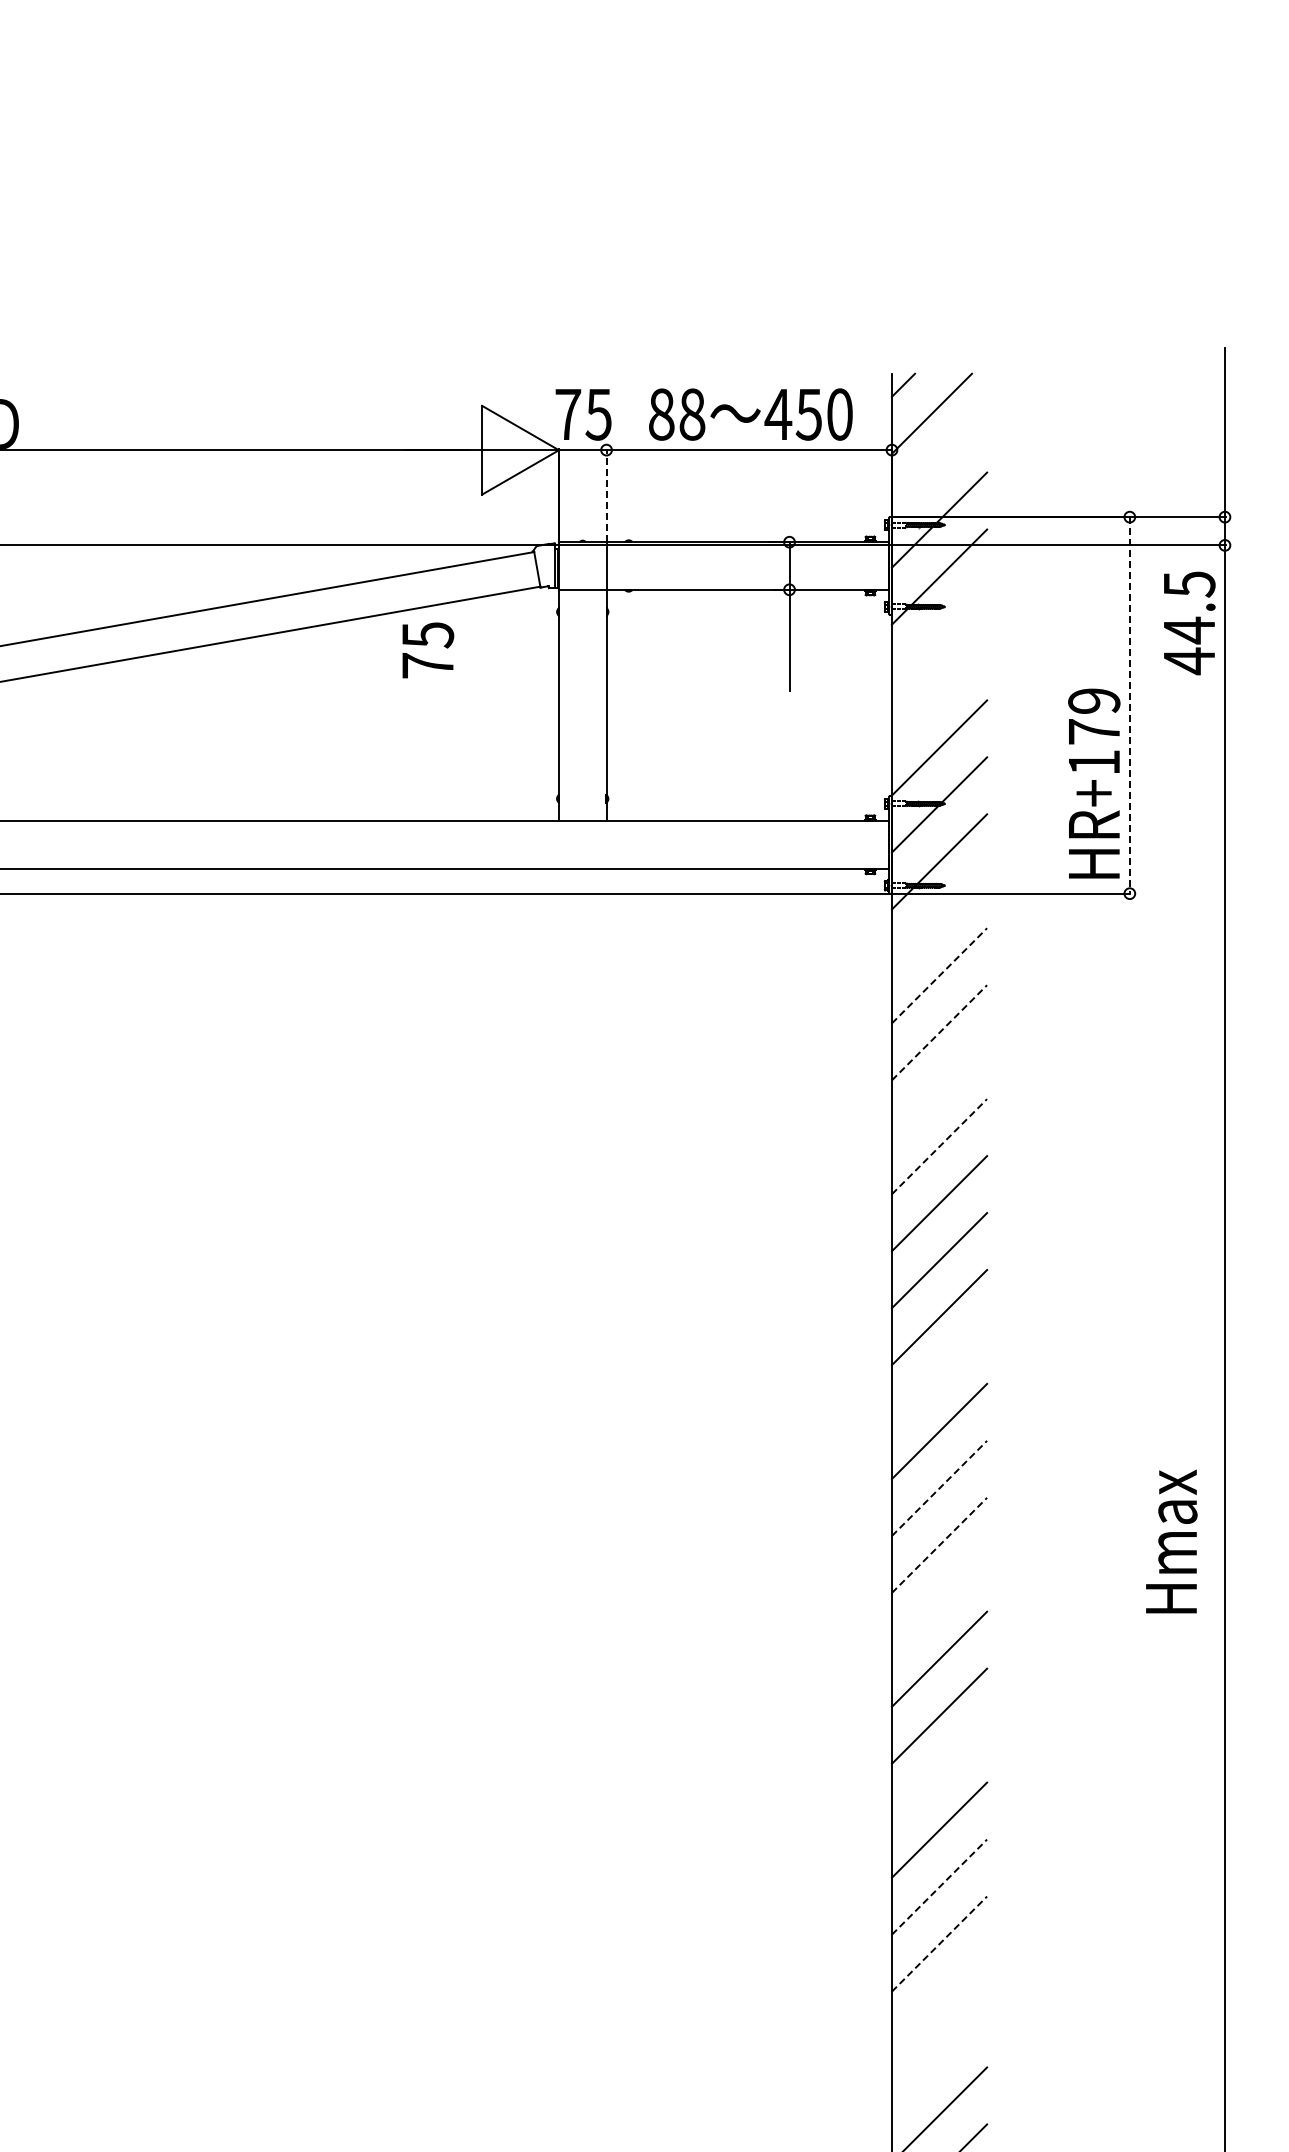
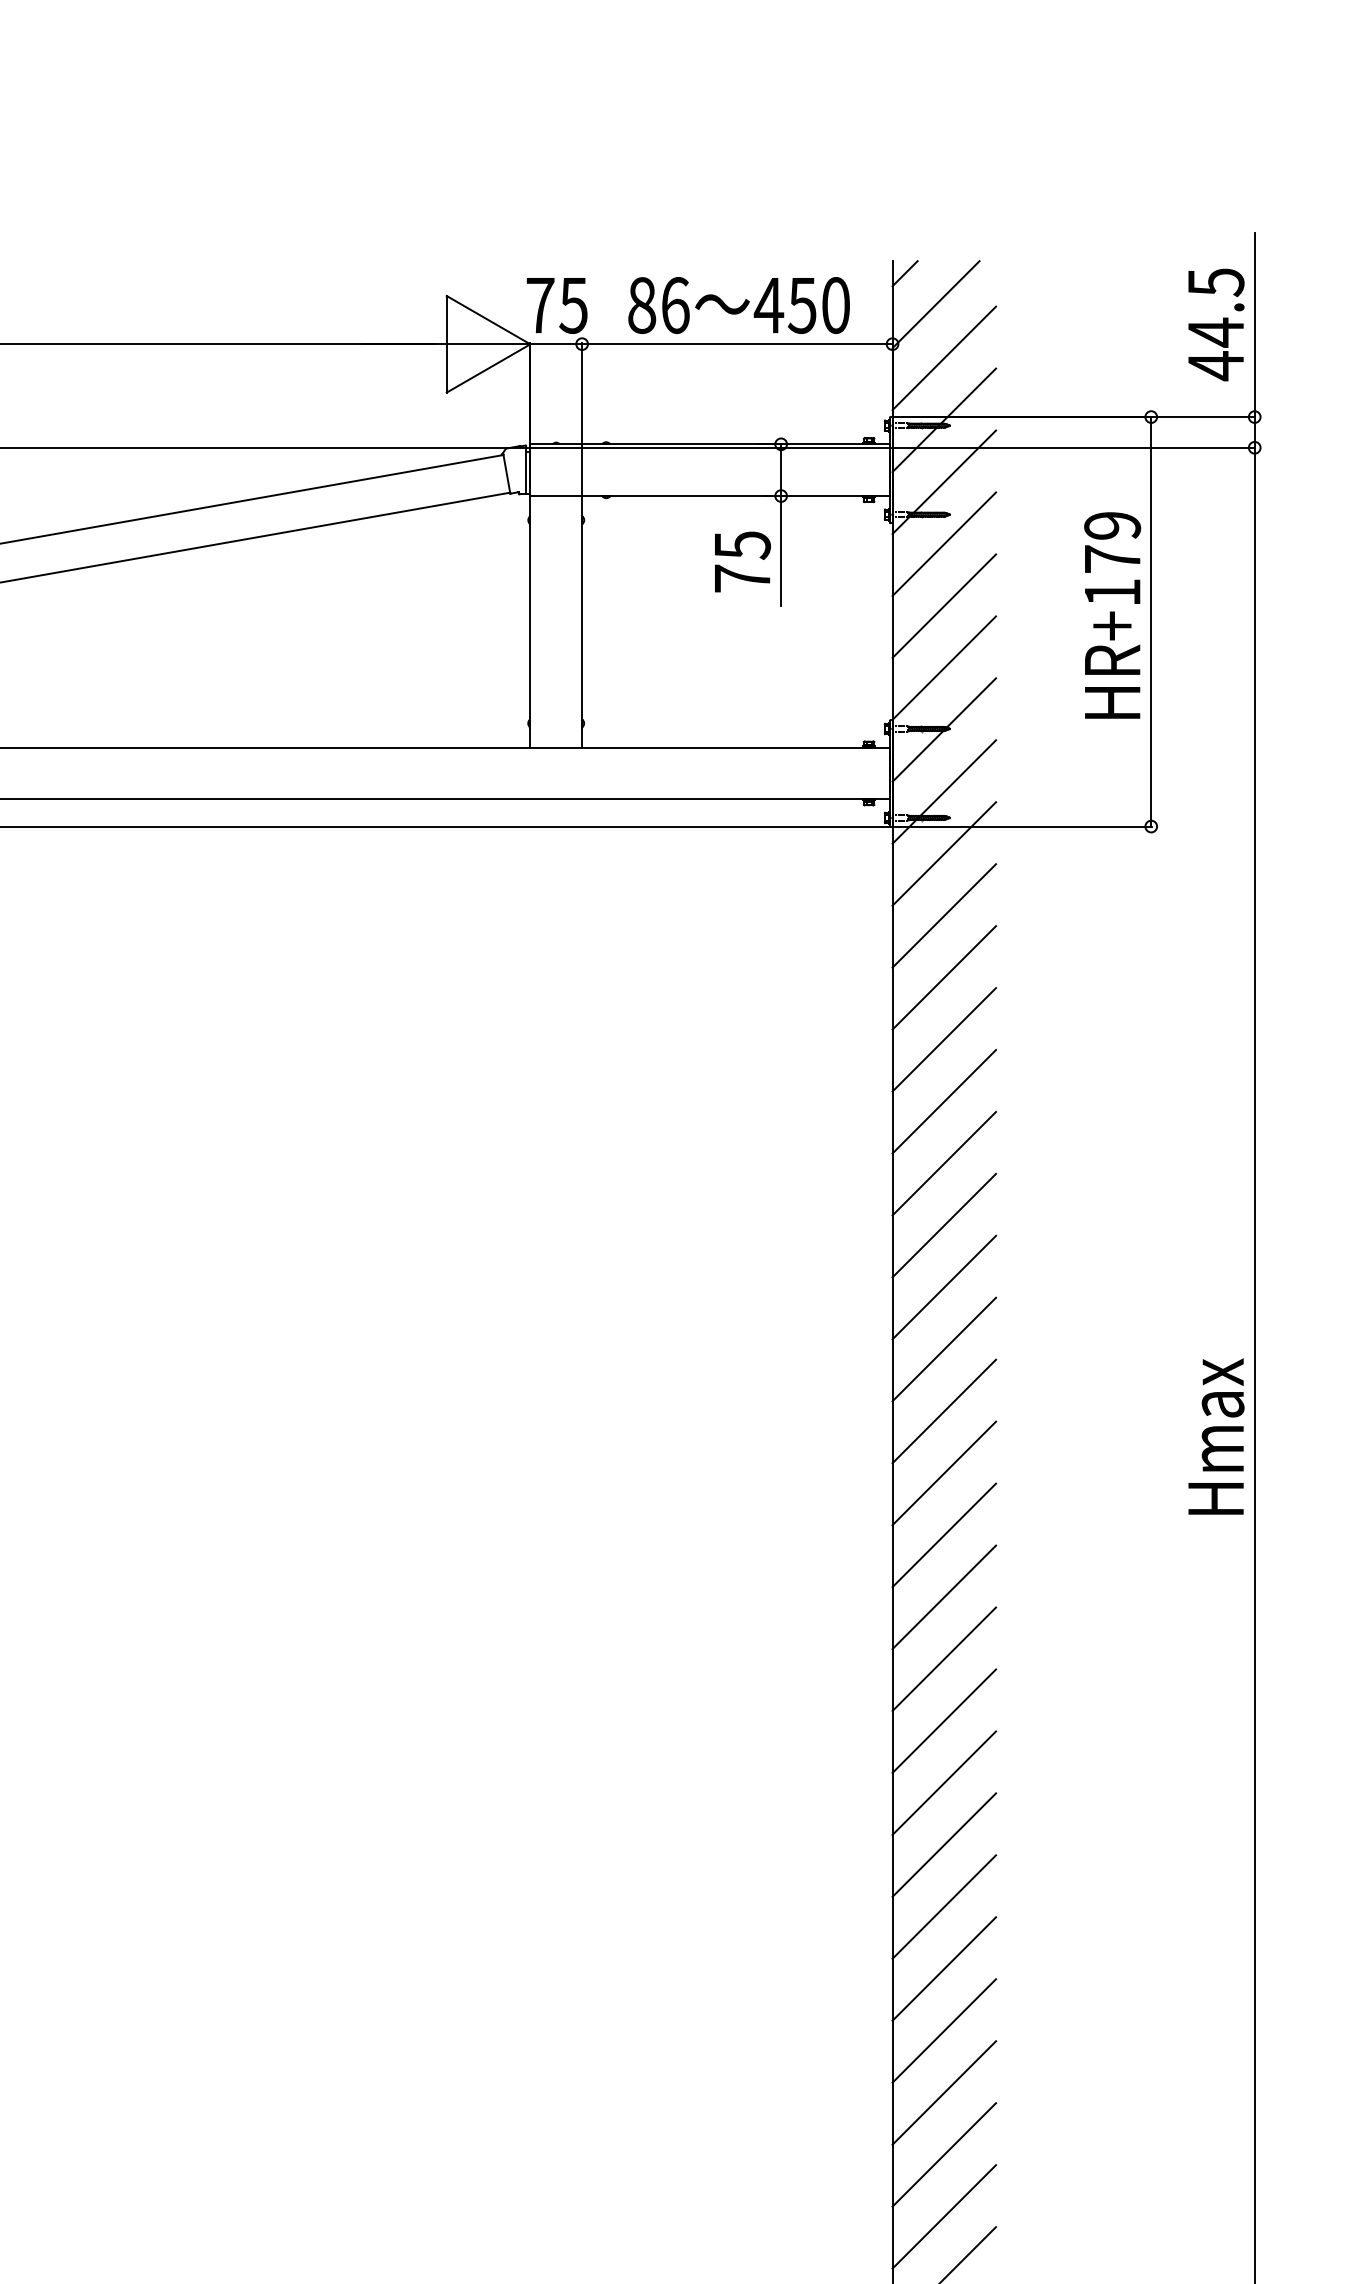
text: (692, 414) -> (675, 305), 88 -> 86
line: (939, 462) -> (944, 357), added
line: (606, 495) -> (582, 393), dashed -> solid
text: (1189, 623) -> (1216, 325), moved
line: (939, 633) -> (944, 543), added
text: (428, 650) -> (743, 562), moved
line: (939, 690) -> (944, 605), added
line: (1129, 705) -> (1150, 621), dashed -> solid
text: (1094, 783) -> (1112, 615), moved
line: (939, 918) -> (944, 853), added
line: (939, 975) -> (944, 915), dashed -> solid
line: (939, 1032) -> (944, 977), dashed -> solid
line: (939, 1089) -> (944, 1039), added
line: (939, 1146) -> (944, 1101), dashed -> solid
line: (939, 1374) -> (944, 1349), added
line: (939, 1488) -> (944, 1473), dashed -> solid
text: (1171, 1541) -> (1216, 1436), moved
line: (939, 1545) -> (944, 1535), dashed -> solid
line: (939, 1601) -> (944, 1596), added
line: (939, 1772) -> (944, 1782), added
line: (939, 1886) -> (944, 1906), dashed -> solid
line: (939, 1943) -> (944, 1968), dashed -> solid
line: (939, 2000) -> (944, 2030), added
line: (939, 2057) -> (944, 2092), added

